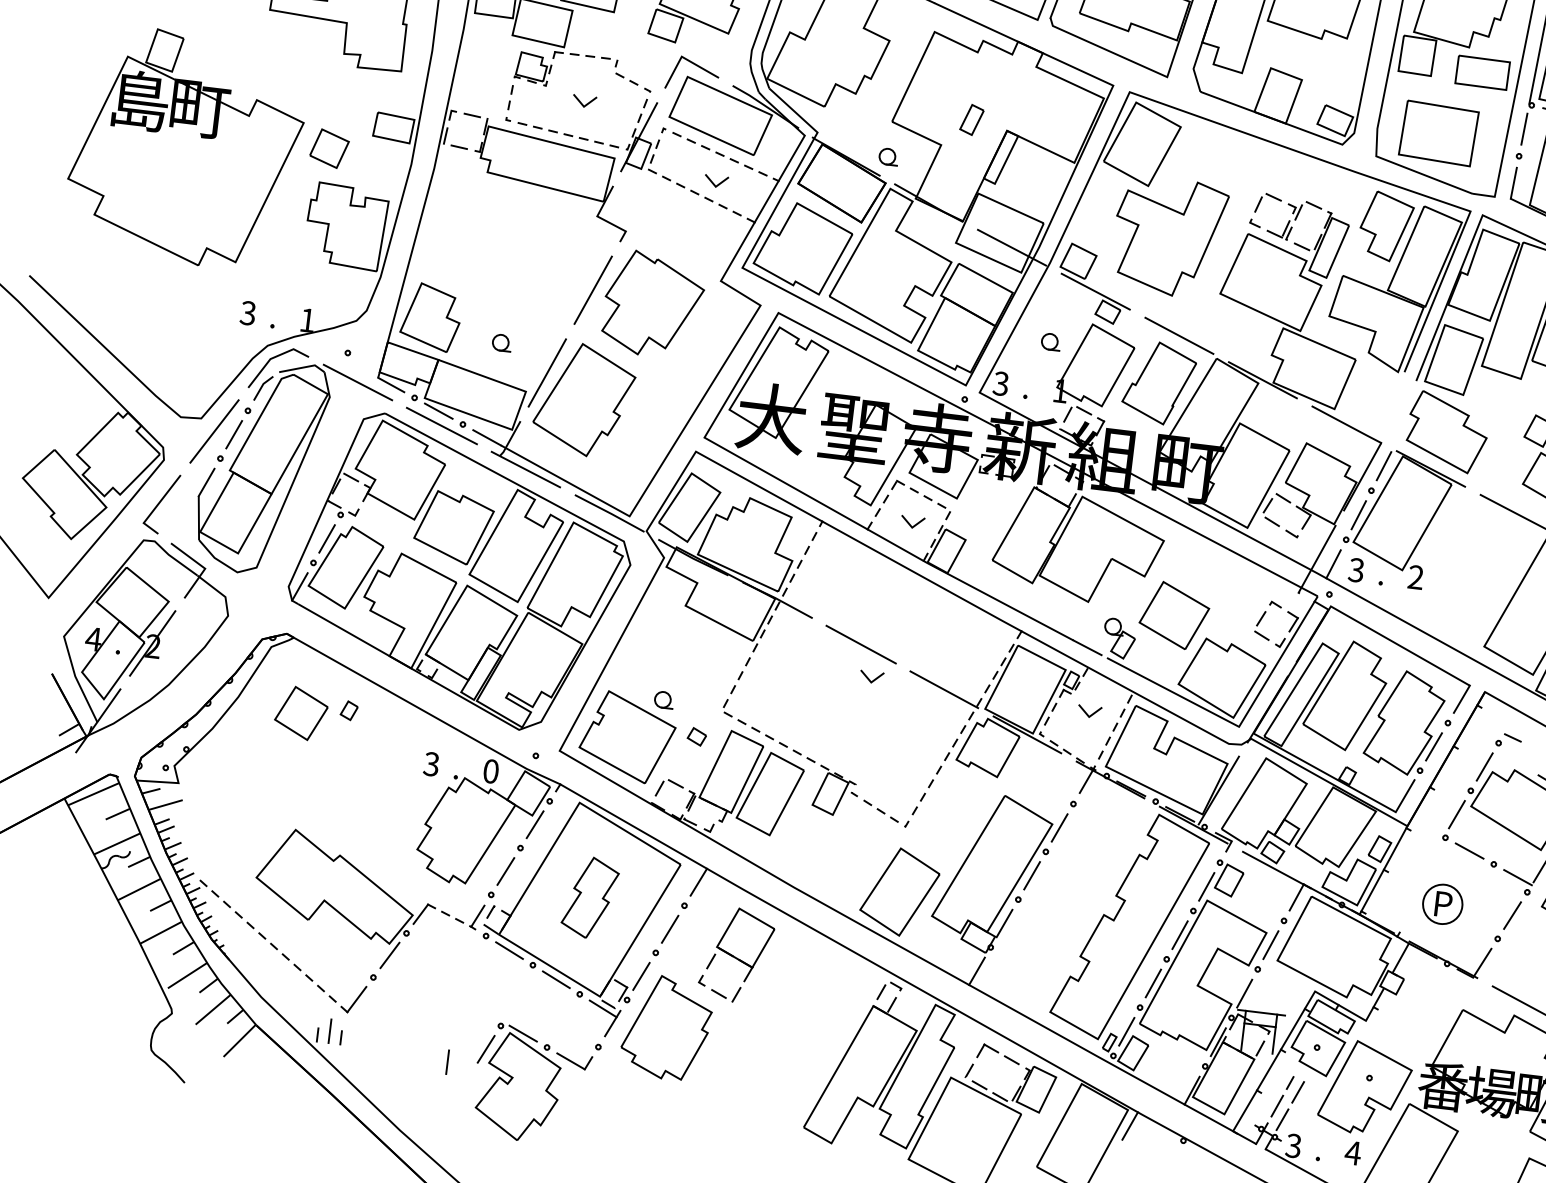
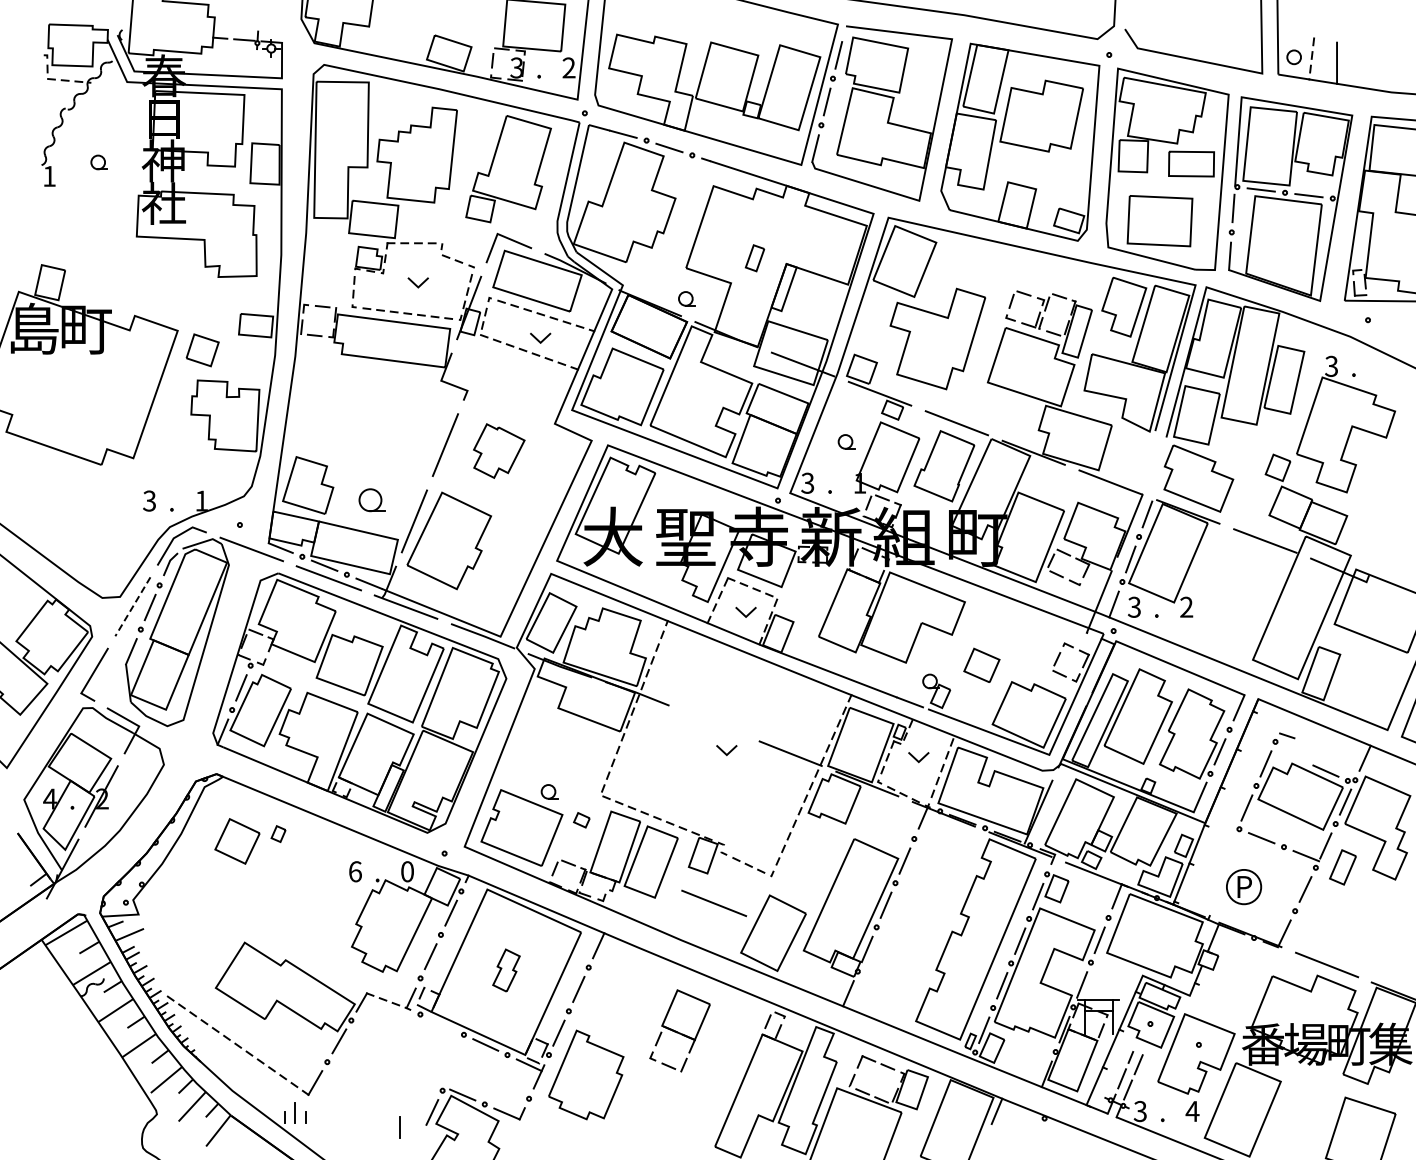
part: (654, 303) -> (499, 450), size x0.6
part: (501, 342) -> (371, 499), size x1.6
line: (213, 432) -> (132, 607), solid -> dashed
part: (1173, 615) -> (981, 665), size x0.6
line: (861, 643) -> (714, 902), moved
text: (430, 763) -> (354, 871), 3 -> 6
part: (590, 897) -> (506, 970), size x0.6
line: (508, 950) -> (441, 1024), removed
part: (736, 954) -> (679, 1030), moved

